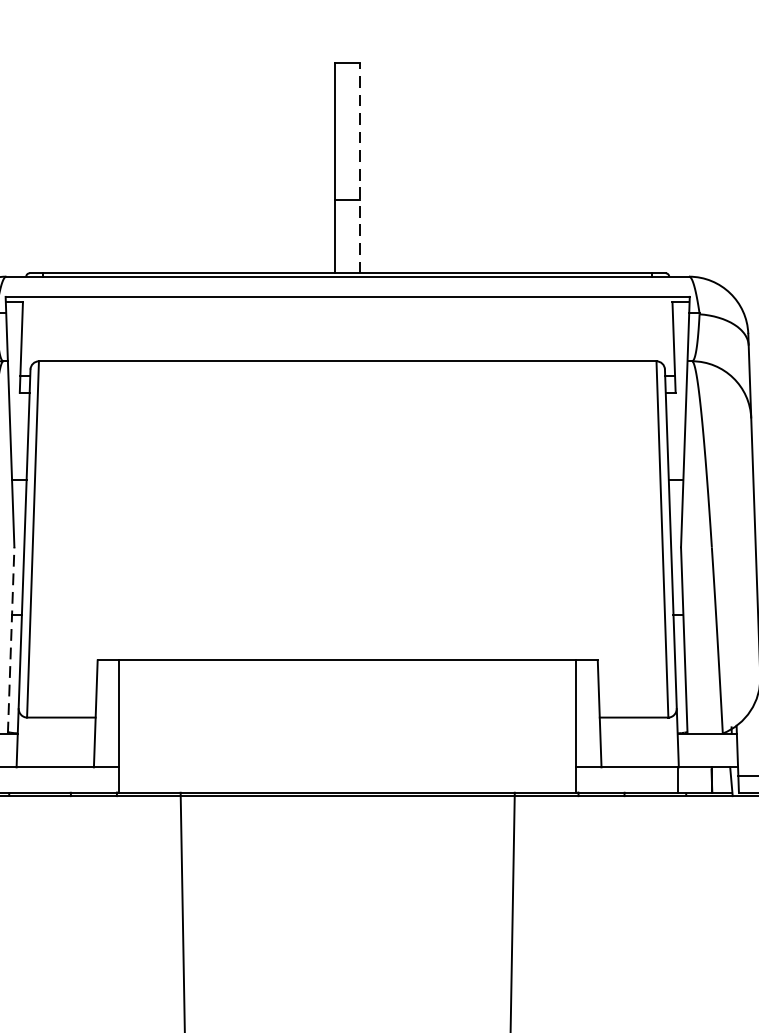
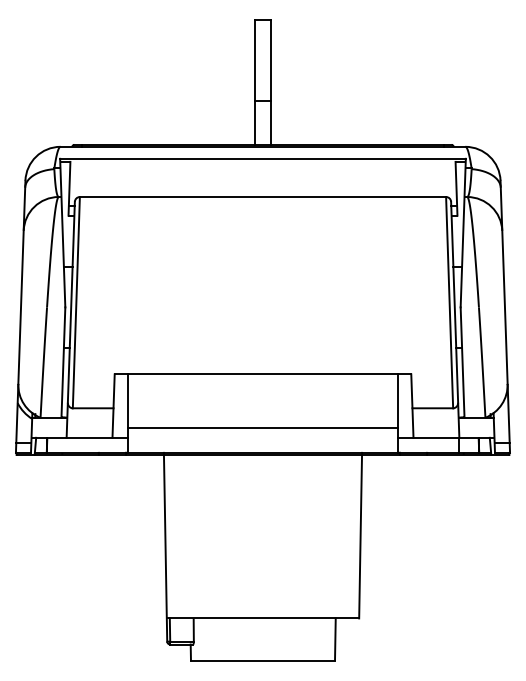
line: (360, 168) -> (270, 82), dashed -> solid
line: (11, 640) -> (63, 362), dashed -> solid
line: (346, 749) -> (262, 427), added

